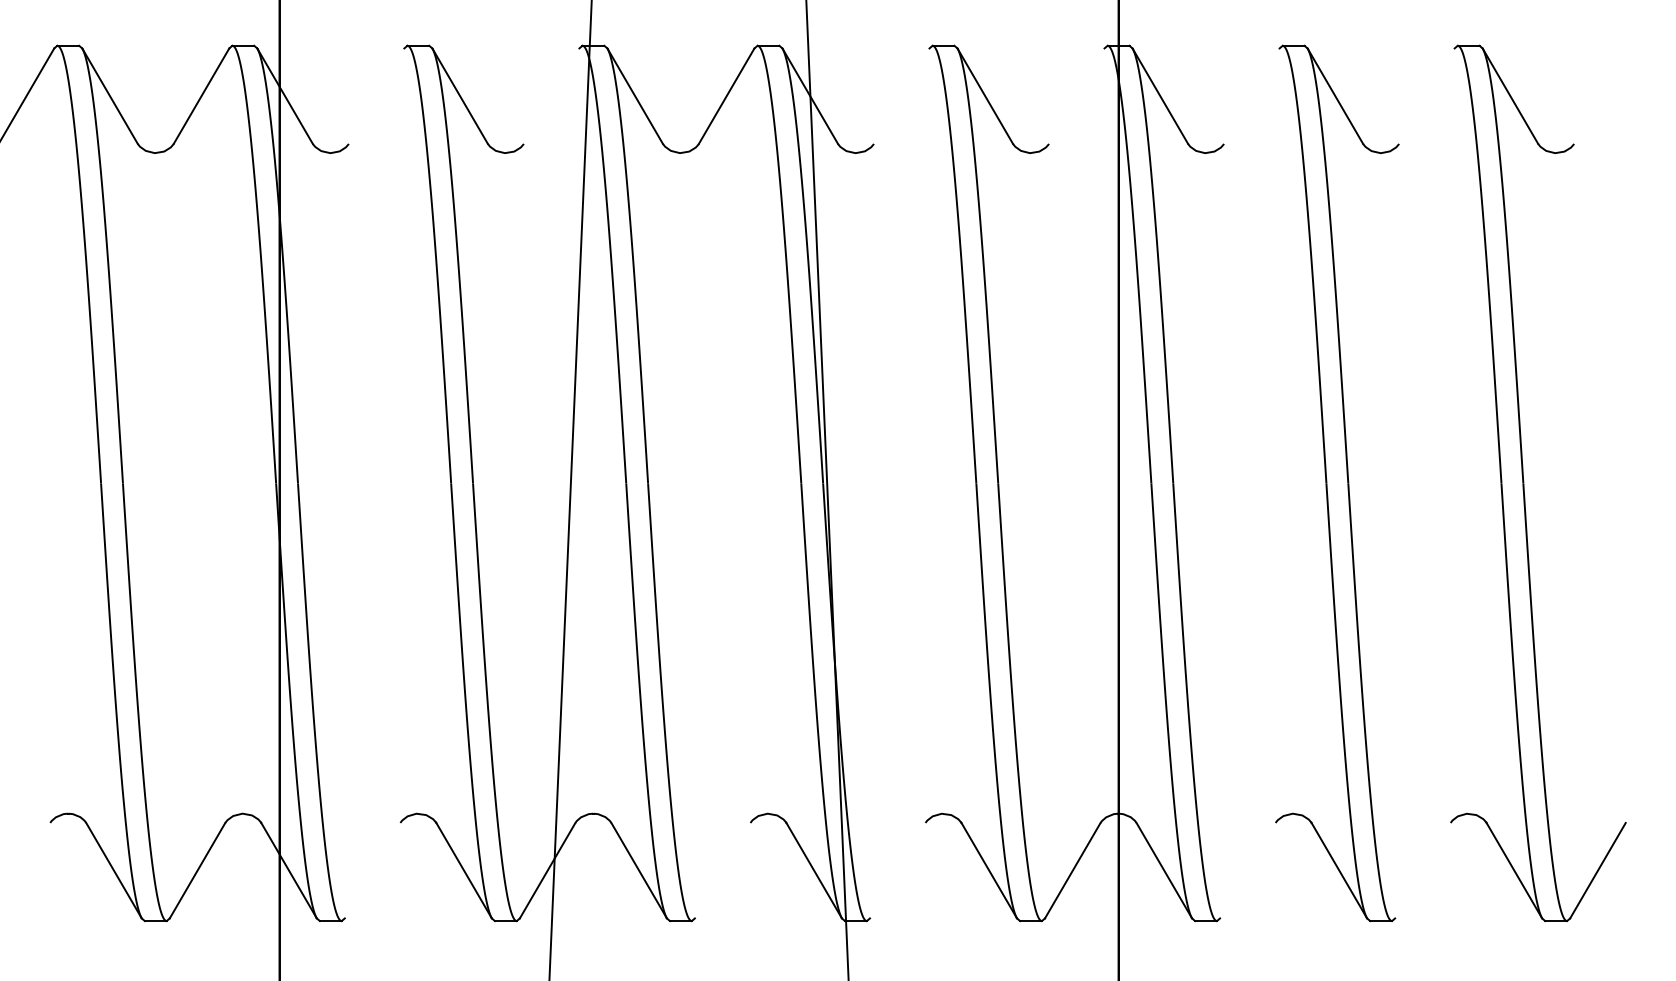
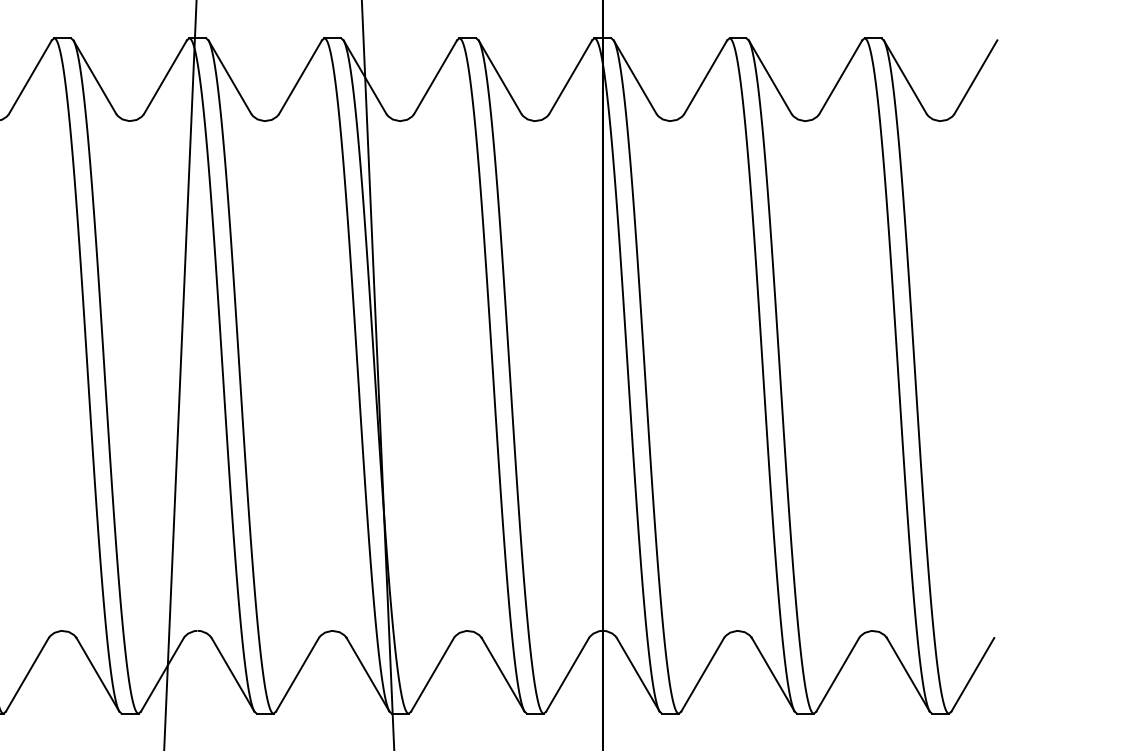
line: (376, 95) -> (30, 76), added
line: (551, 95) -> (165, 76), added
line: (901, 95) -> (435, 76), added
line: (1076, 95) -> (570, 76), added
line: (1251, 95) -> (705, 76), added
line: (1426, 95) -> (840, 76), added
line: (1601, 95) -> (975, 76), added
line: (372, 870) -> (27, 674), added
line: (722, 870) -> (297, 674), added
line: (897, 870) -> (432, 674), added
line: (1247, 870) -> (702, 674), added
line: (1422, 870) -> (837, 674), added

